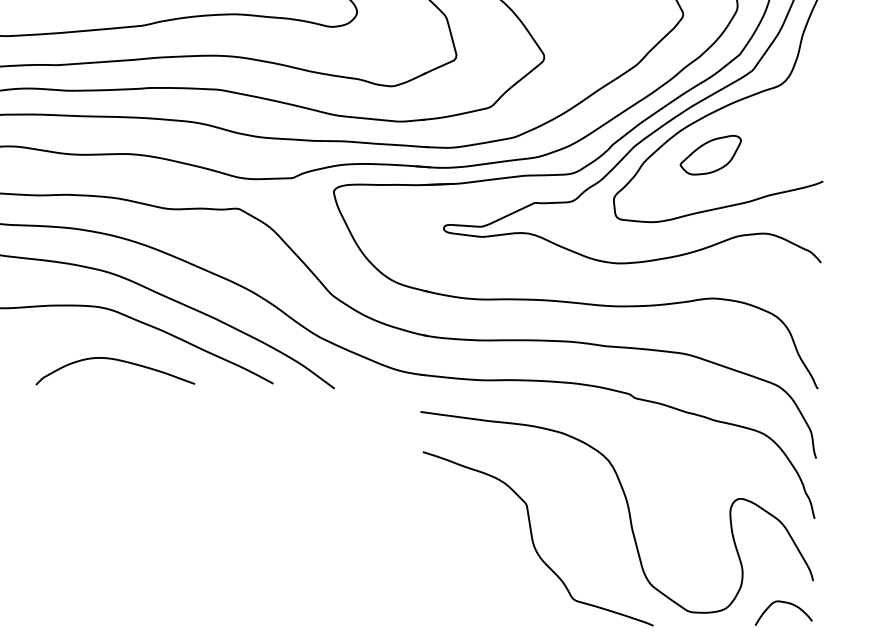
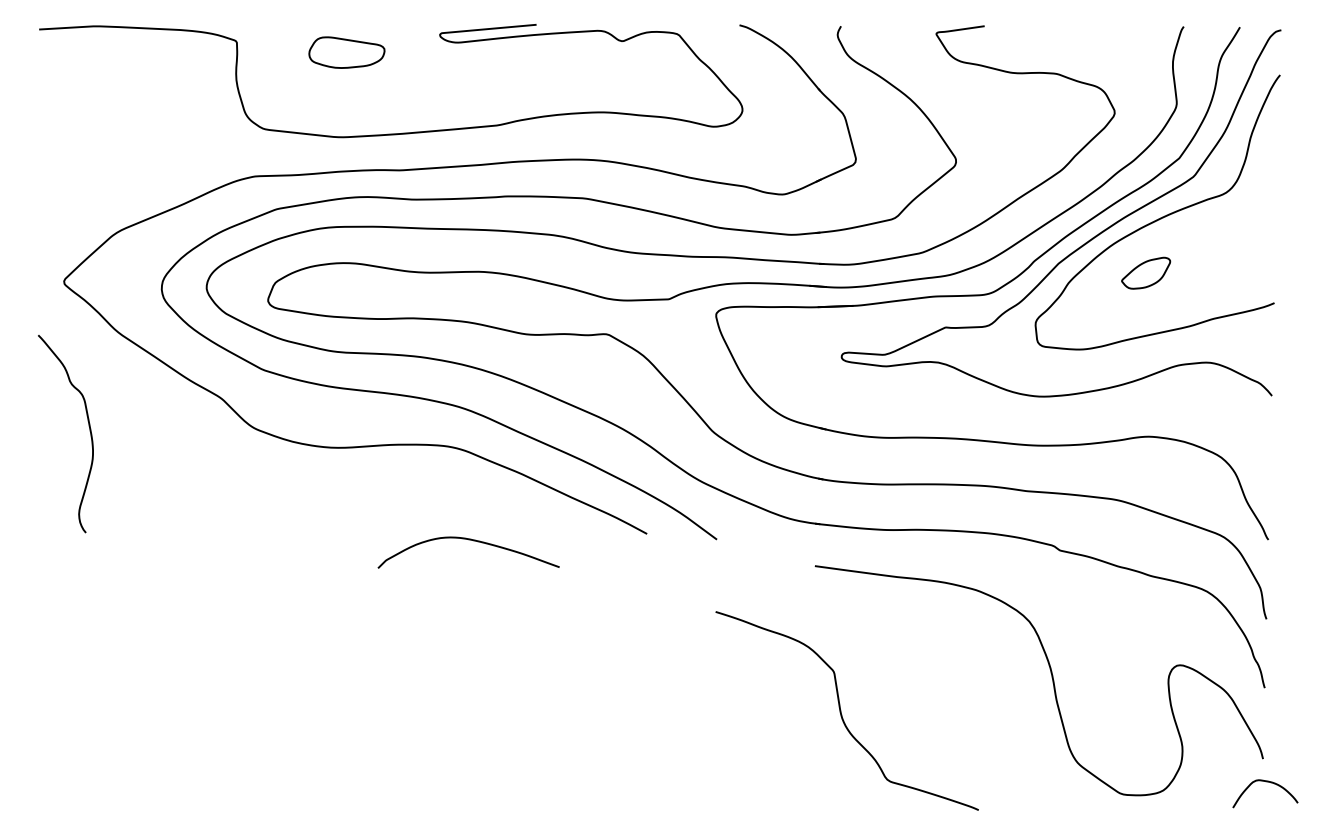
part: (710, 155) -> (1145, 273), size x0.7
curve: (115, 360) -> (468, 540), moved
curve: (533, 538) -> (841, 710), moved
curve: (784, 603) -> (1266, 782), moved

